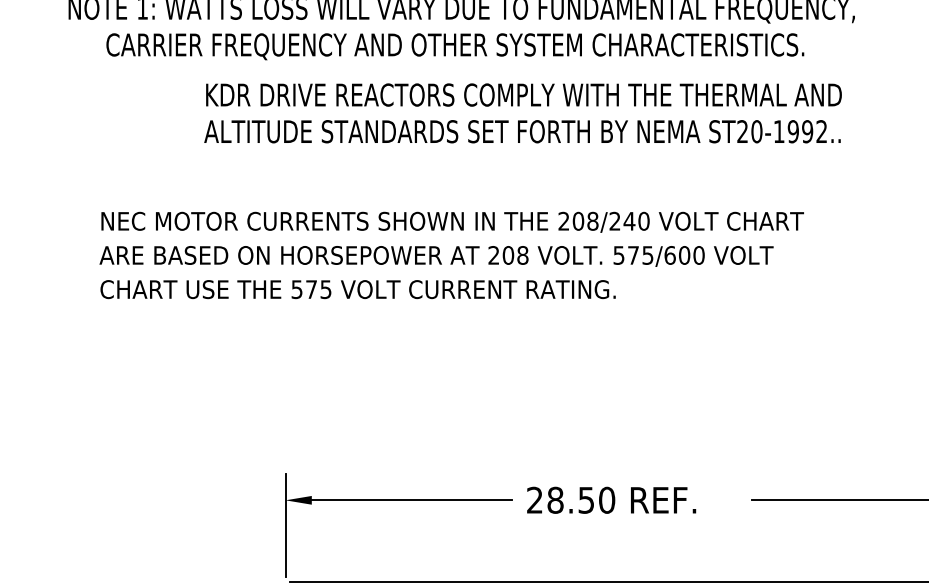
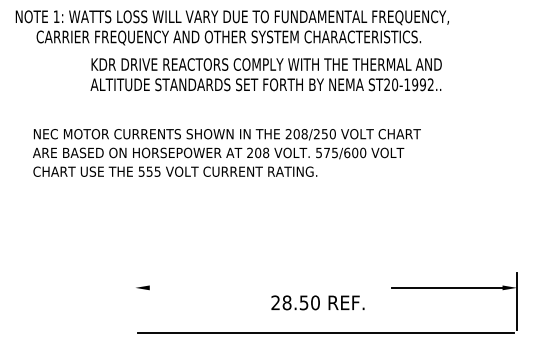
text: (628, 221) -> (324, 134), 208/240 -> 208/250
text: (311, 289) -> (149, 171), 575 -> 555
line: (411, 499) -> (204, 287), removed
text: (610, 499) -> (317, 302), moved
line: (285, 525) -> (135, 301), removed

